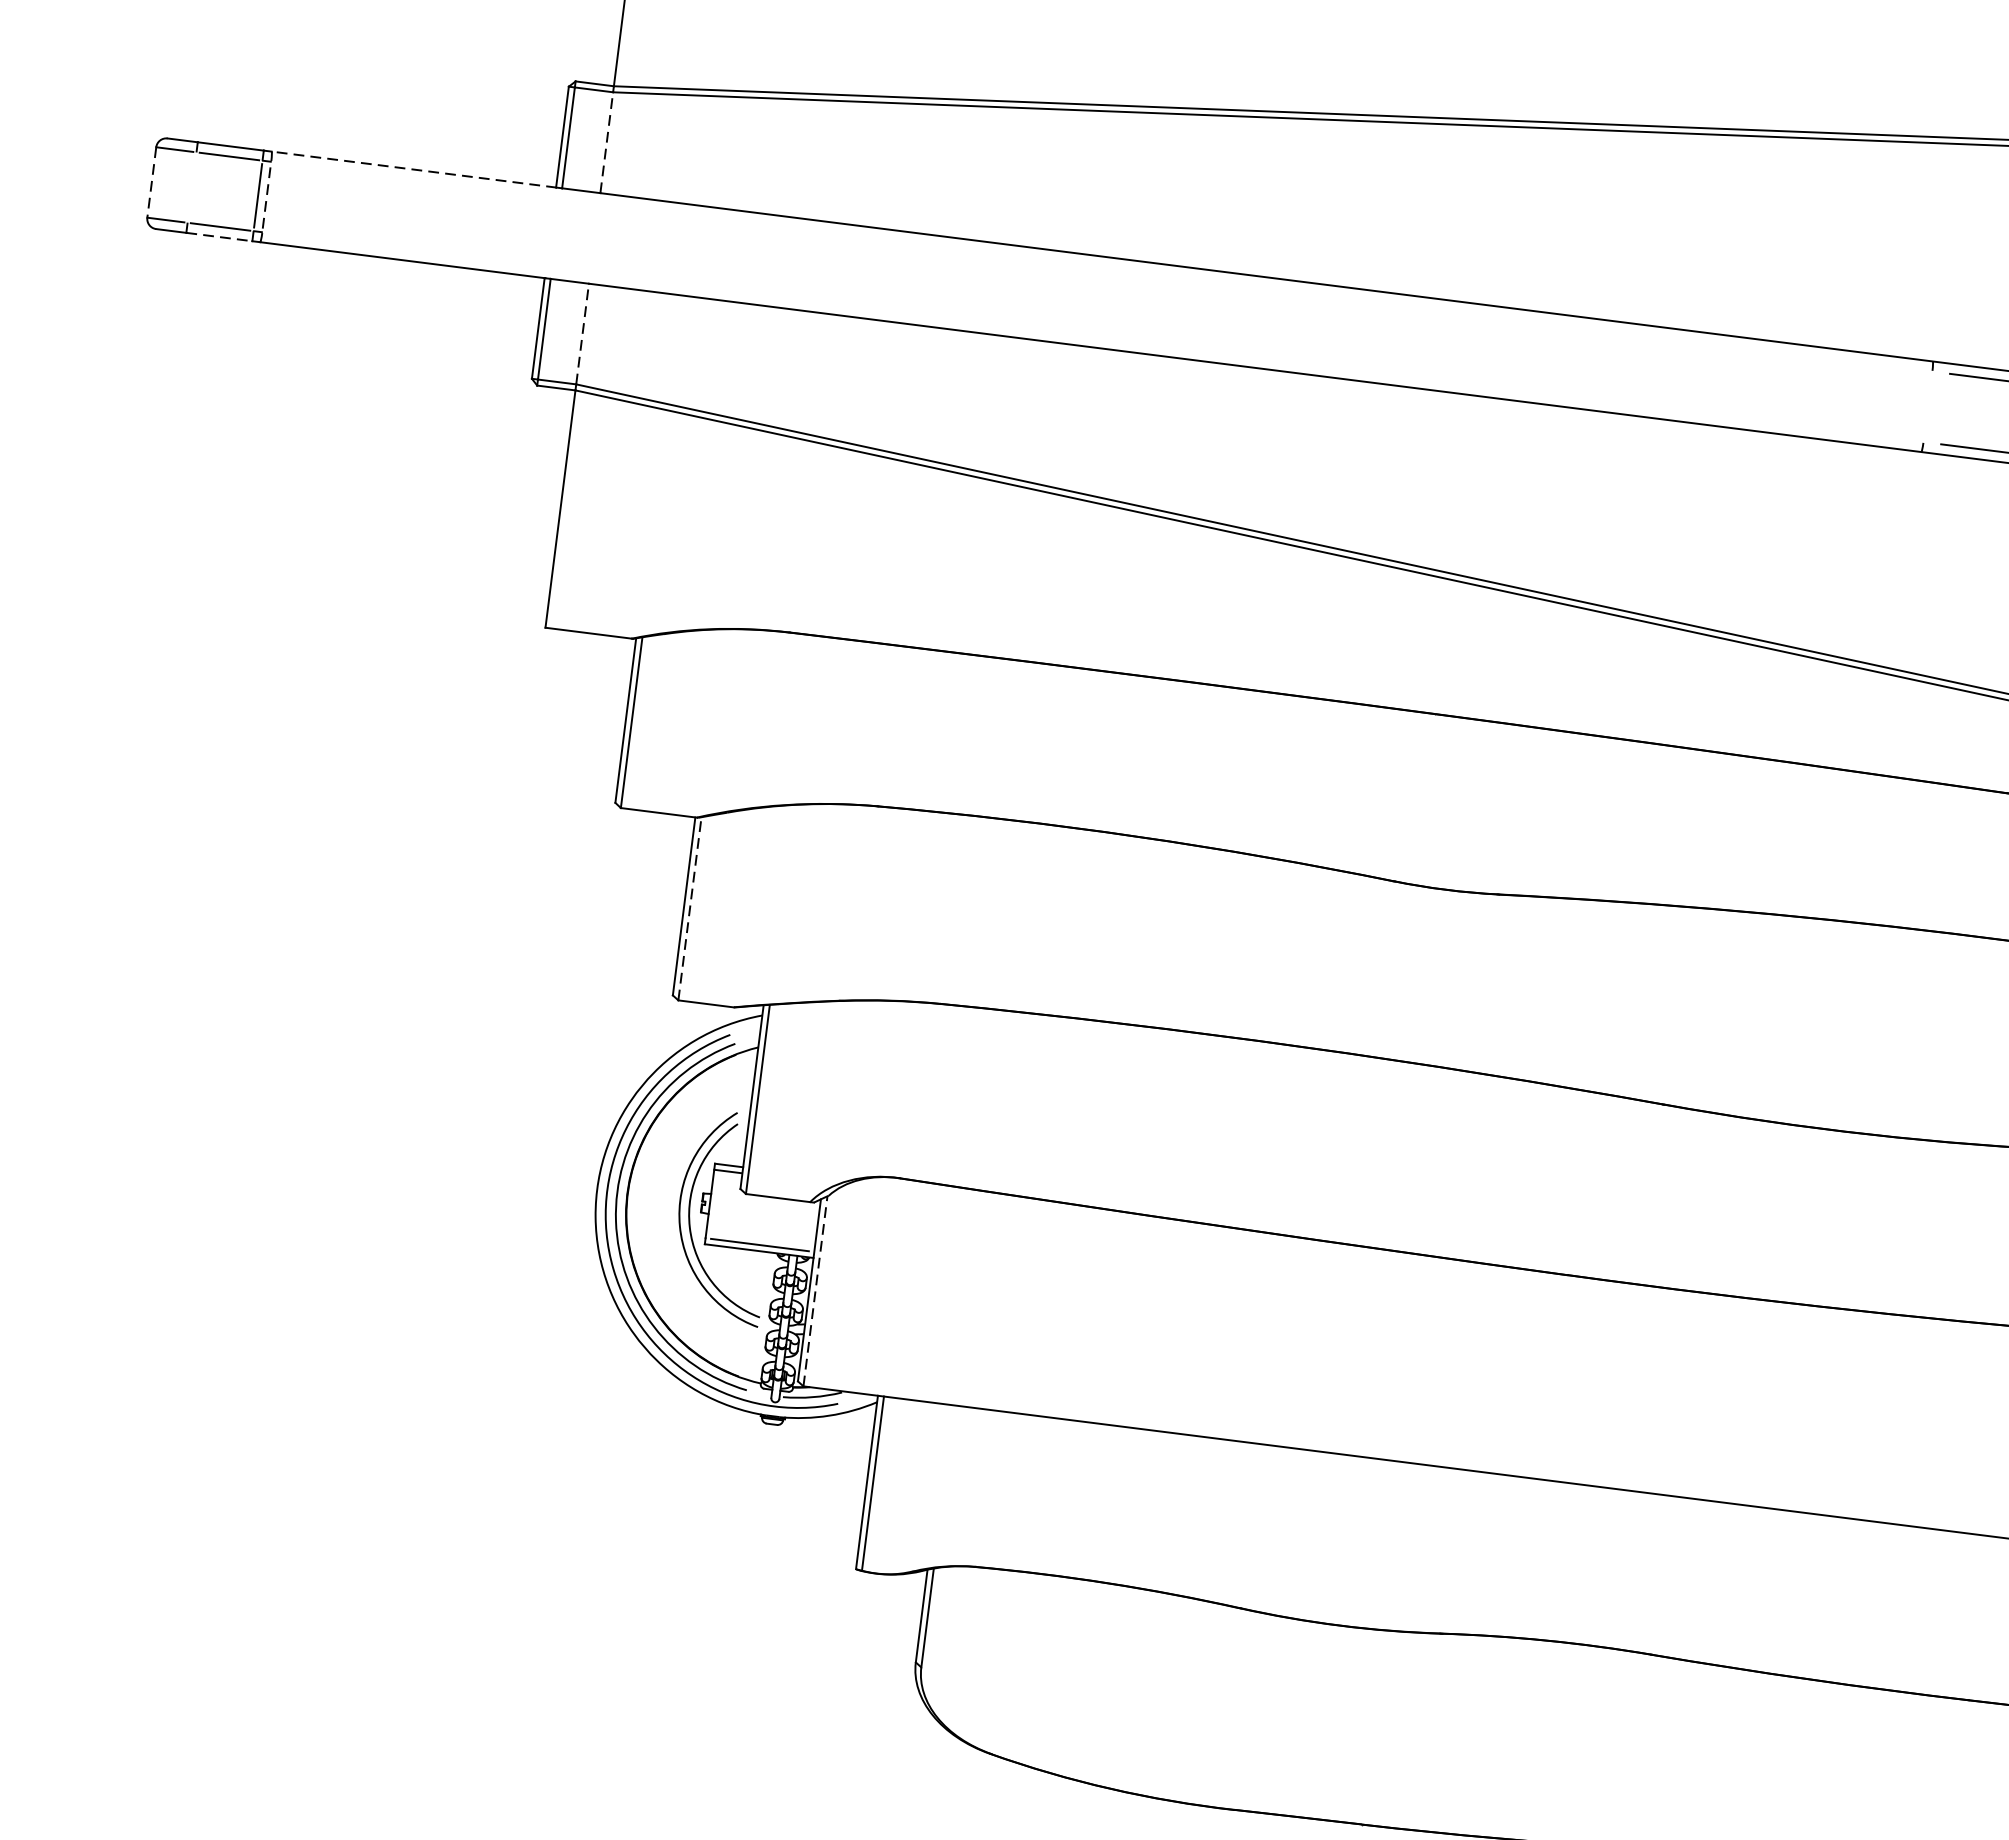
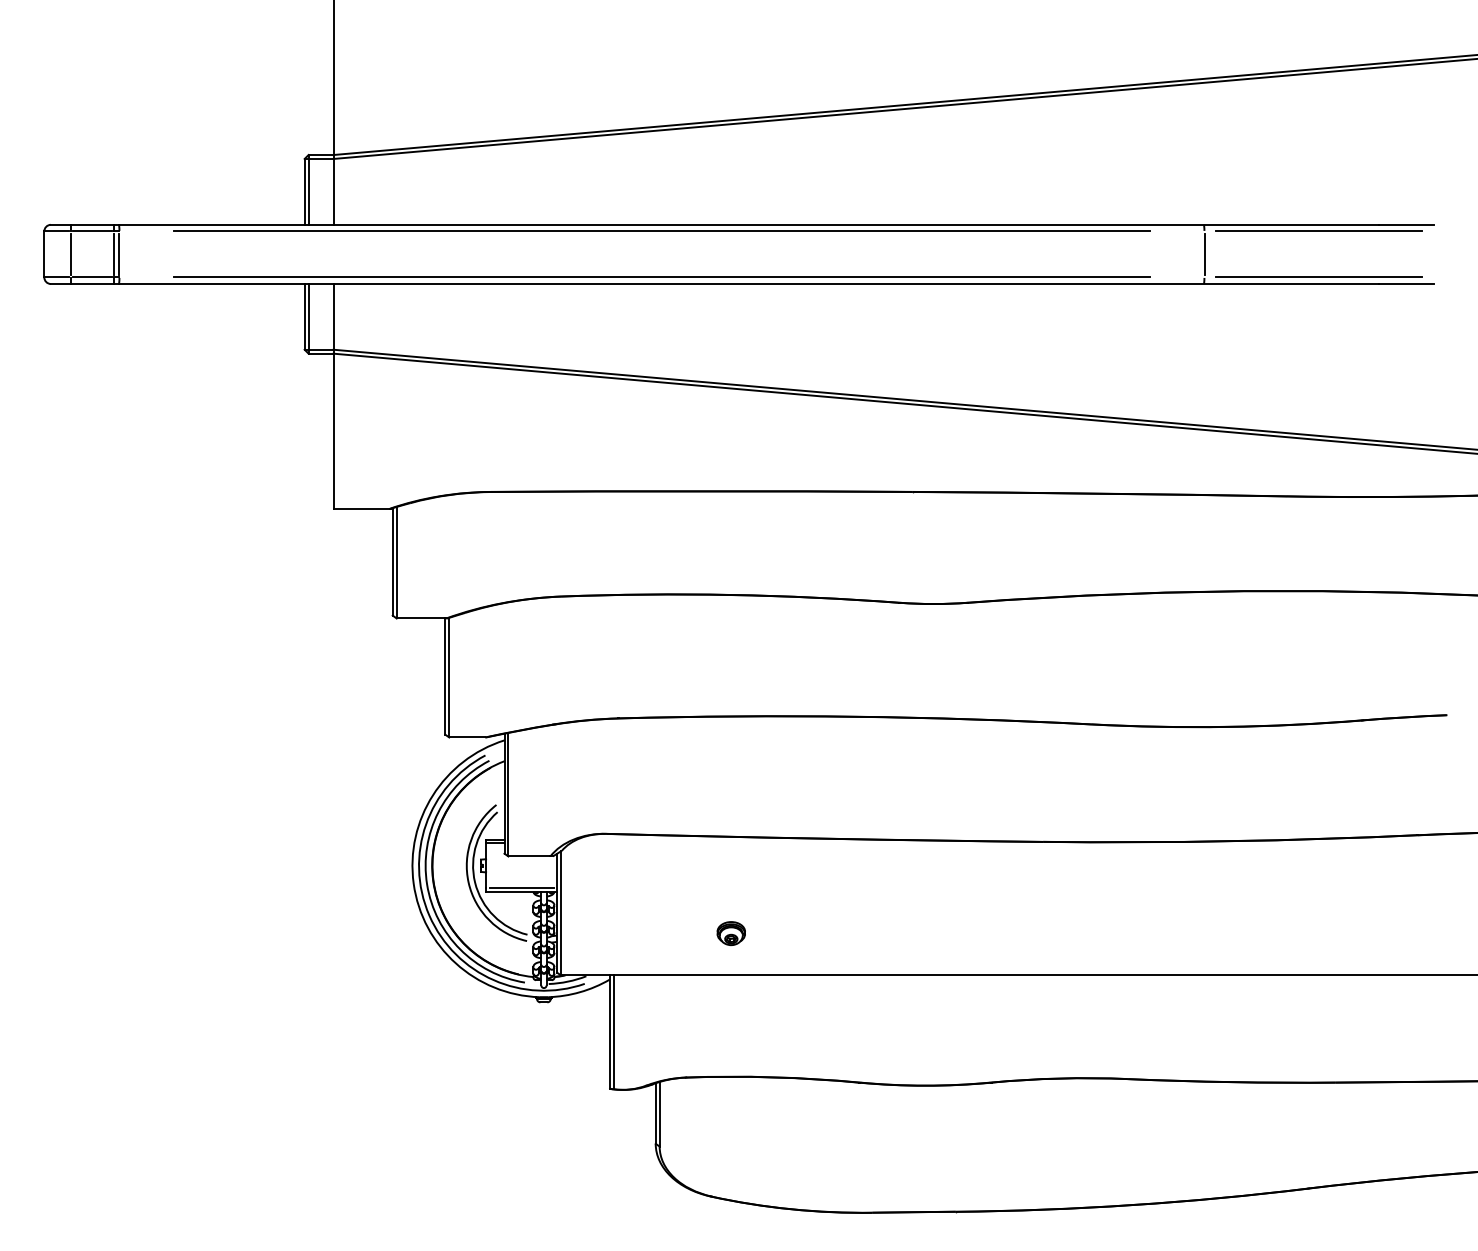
line: (606, 142) -> (333, 191), dashed -> solid
line: (413, 169) -> (211, 224), dashed -> solid
line: (152, 182) -> (44, 254), dashed -> solid
line: (191, 187) -> (70, 254), added
line: (266, 197) -> (119, 254), dashed -> solid
line: (219, 237) -> (92, 284), dashed -> solid
line: (1101, 266) -> (661, 231), added
line: (582, 333) -> (333, 316), dashed -> solid
line: (1092, 337) -> (661, 277), added
line: (1928, 407) -> (1204, 254), added
line: (690, 908) -> (449, 677), dashed -> solid
line: (816, 1290) -> (561, 912), dashed -> solid
part: (1071, 1354) -> (730, 933), added

